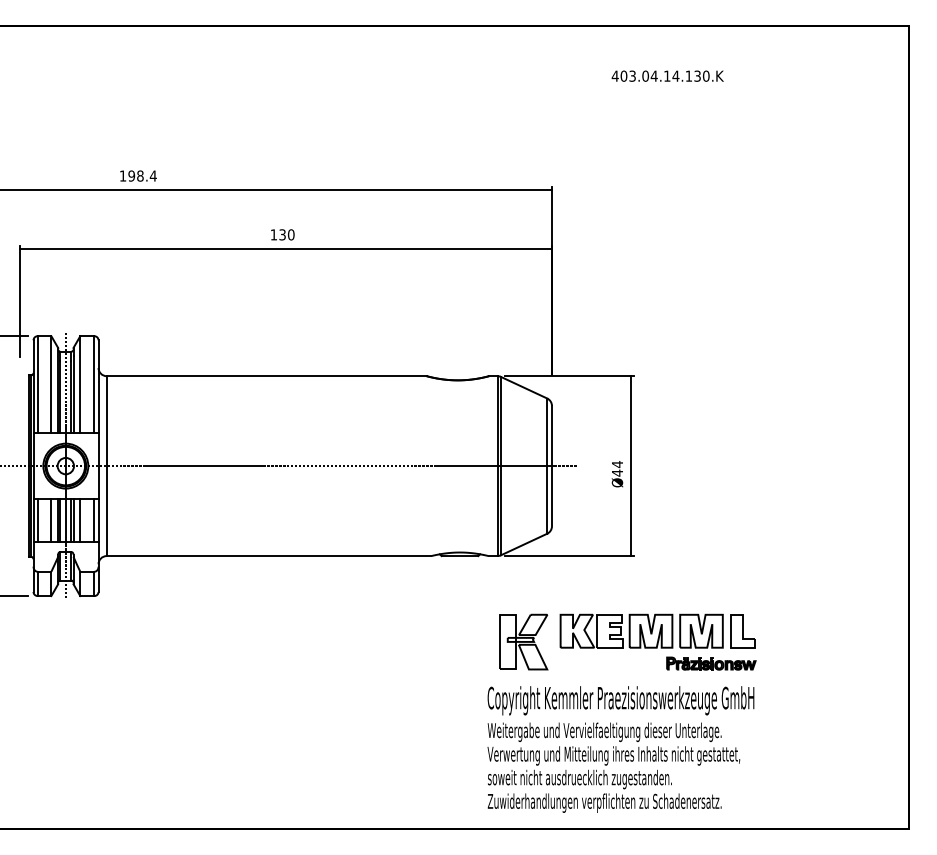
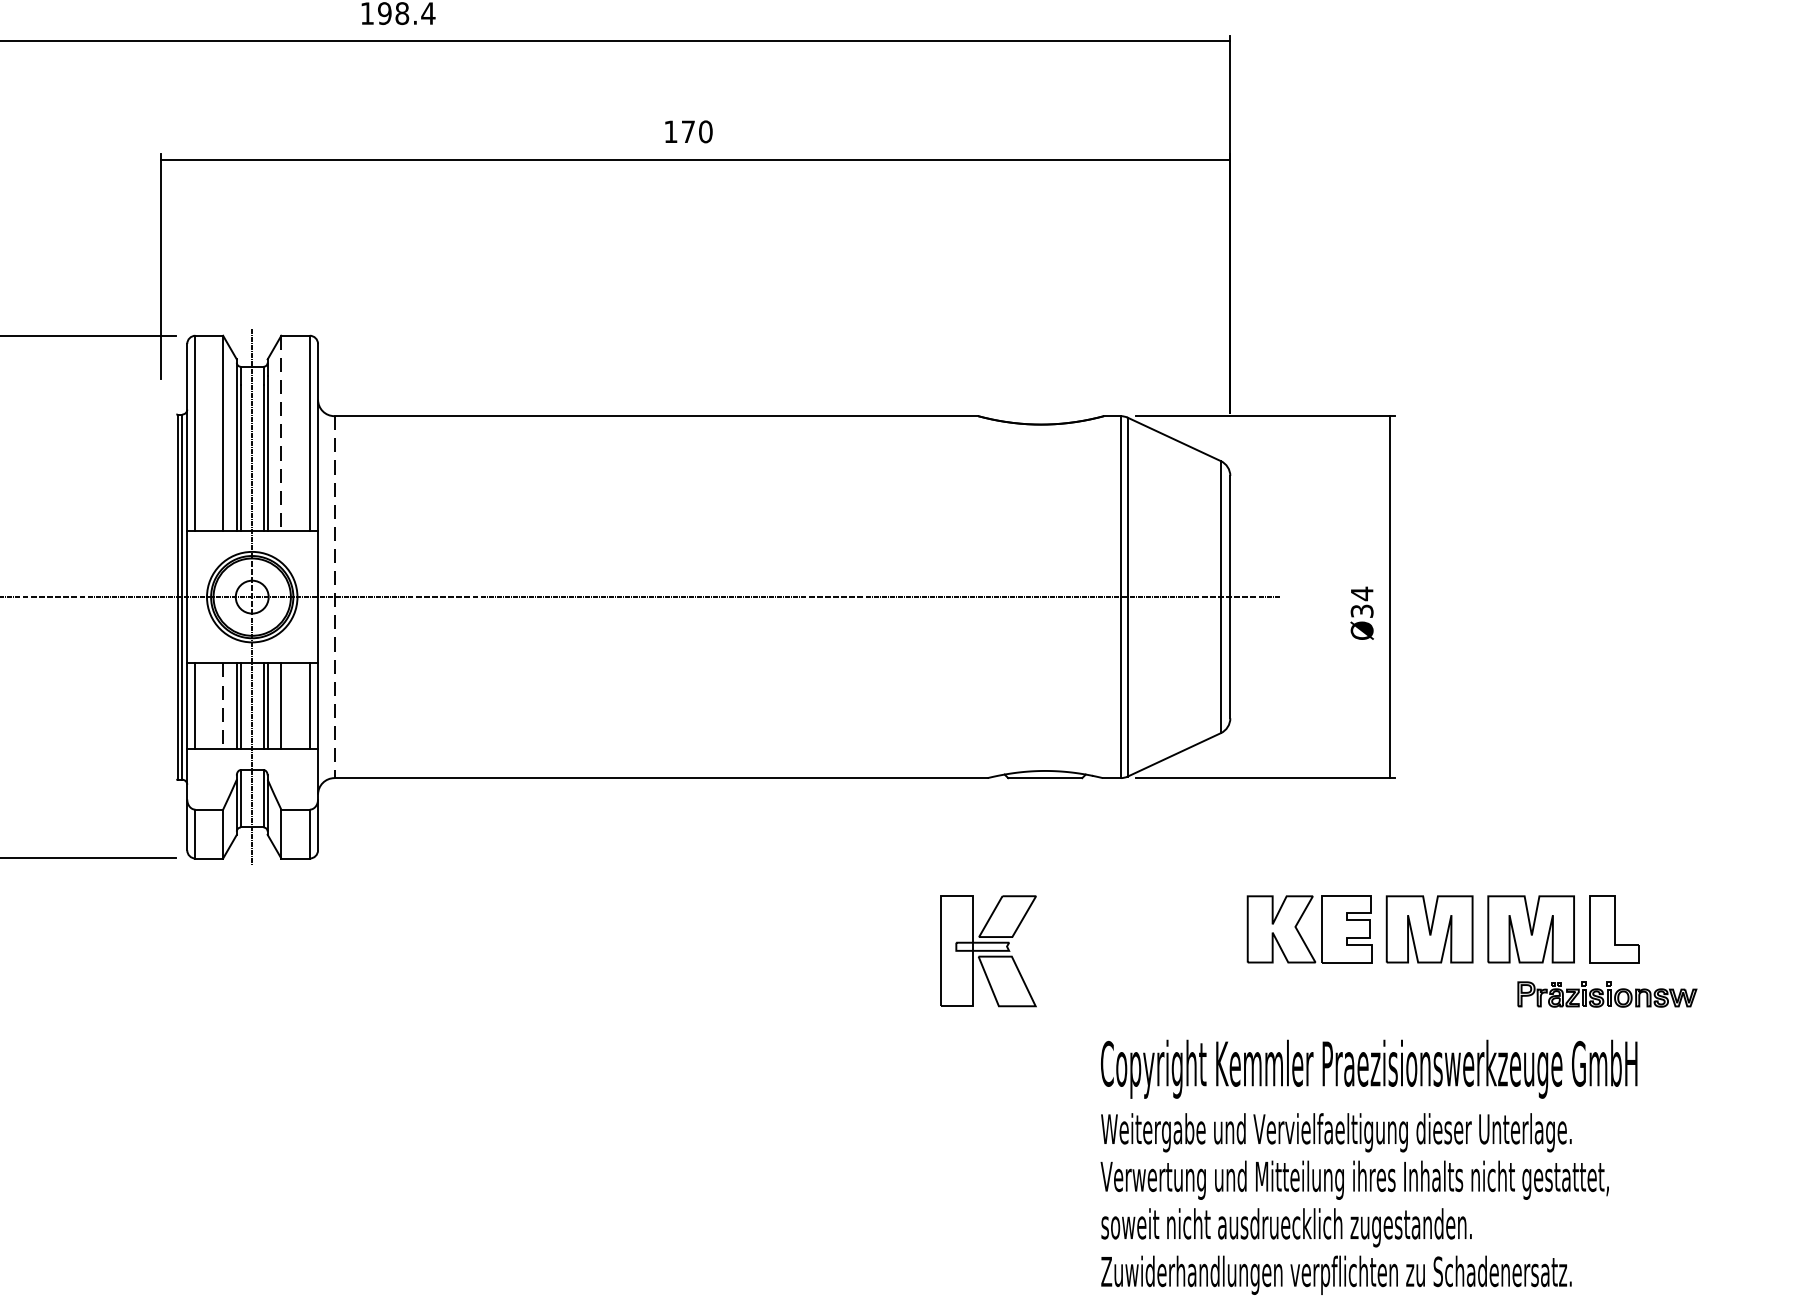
text: (282, 234) -> (688, 131), 130 -> 170
line: (80, 384) -> (281, 432), solid -> dashed
line: (106, 466) -> (334, 597), solid -> dashed
text: (617, 472) -> (1362, 609), Ø44 -> Ø34
line: (51, 520) -> (223, 706), solid -> dashed
part: (523, 641) -> (987, 949), moved
part: (711, 663) -> (1607, 994), moved

